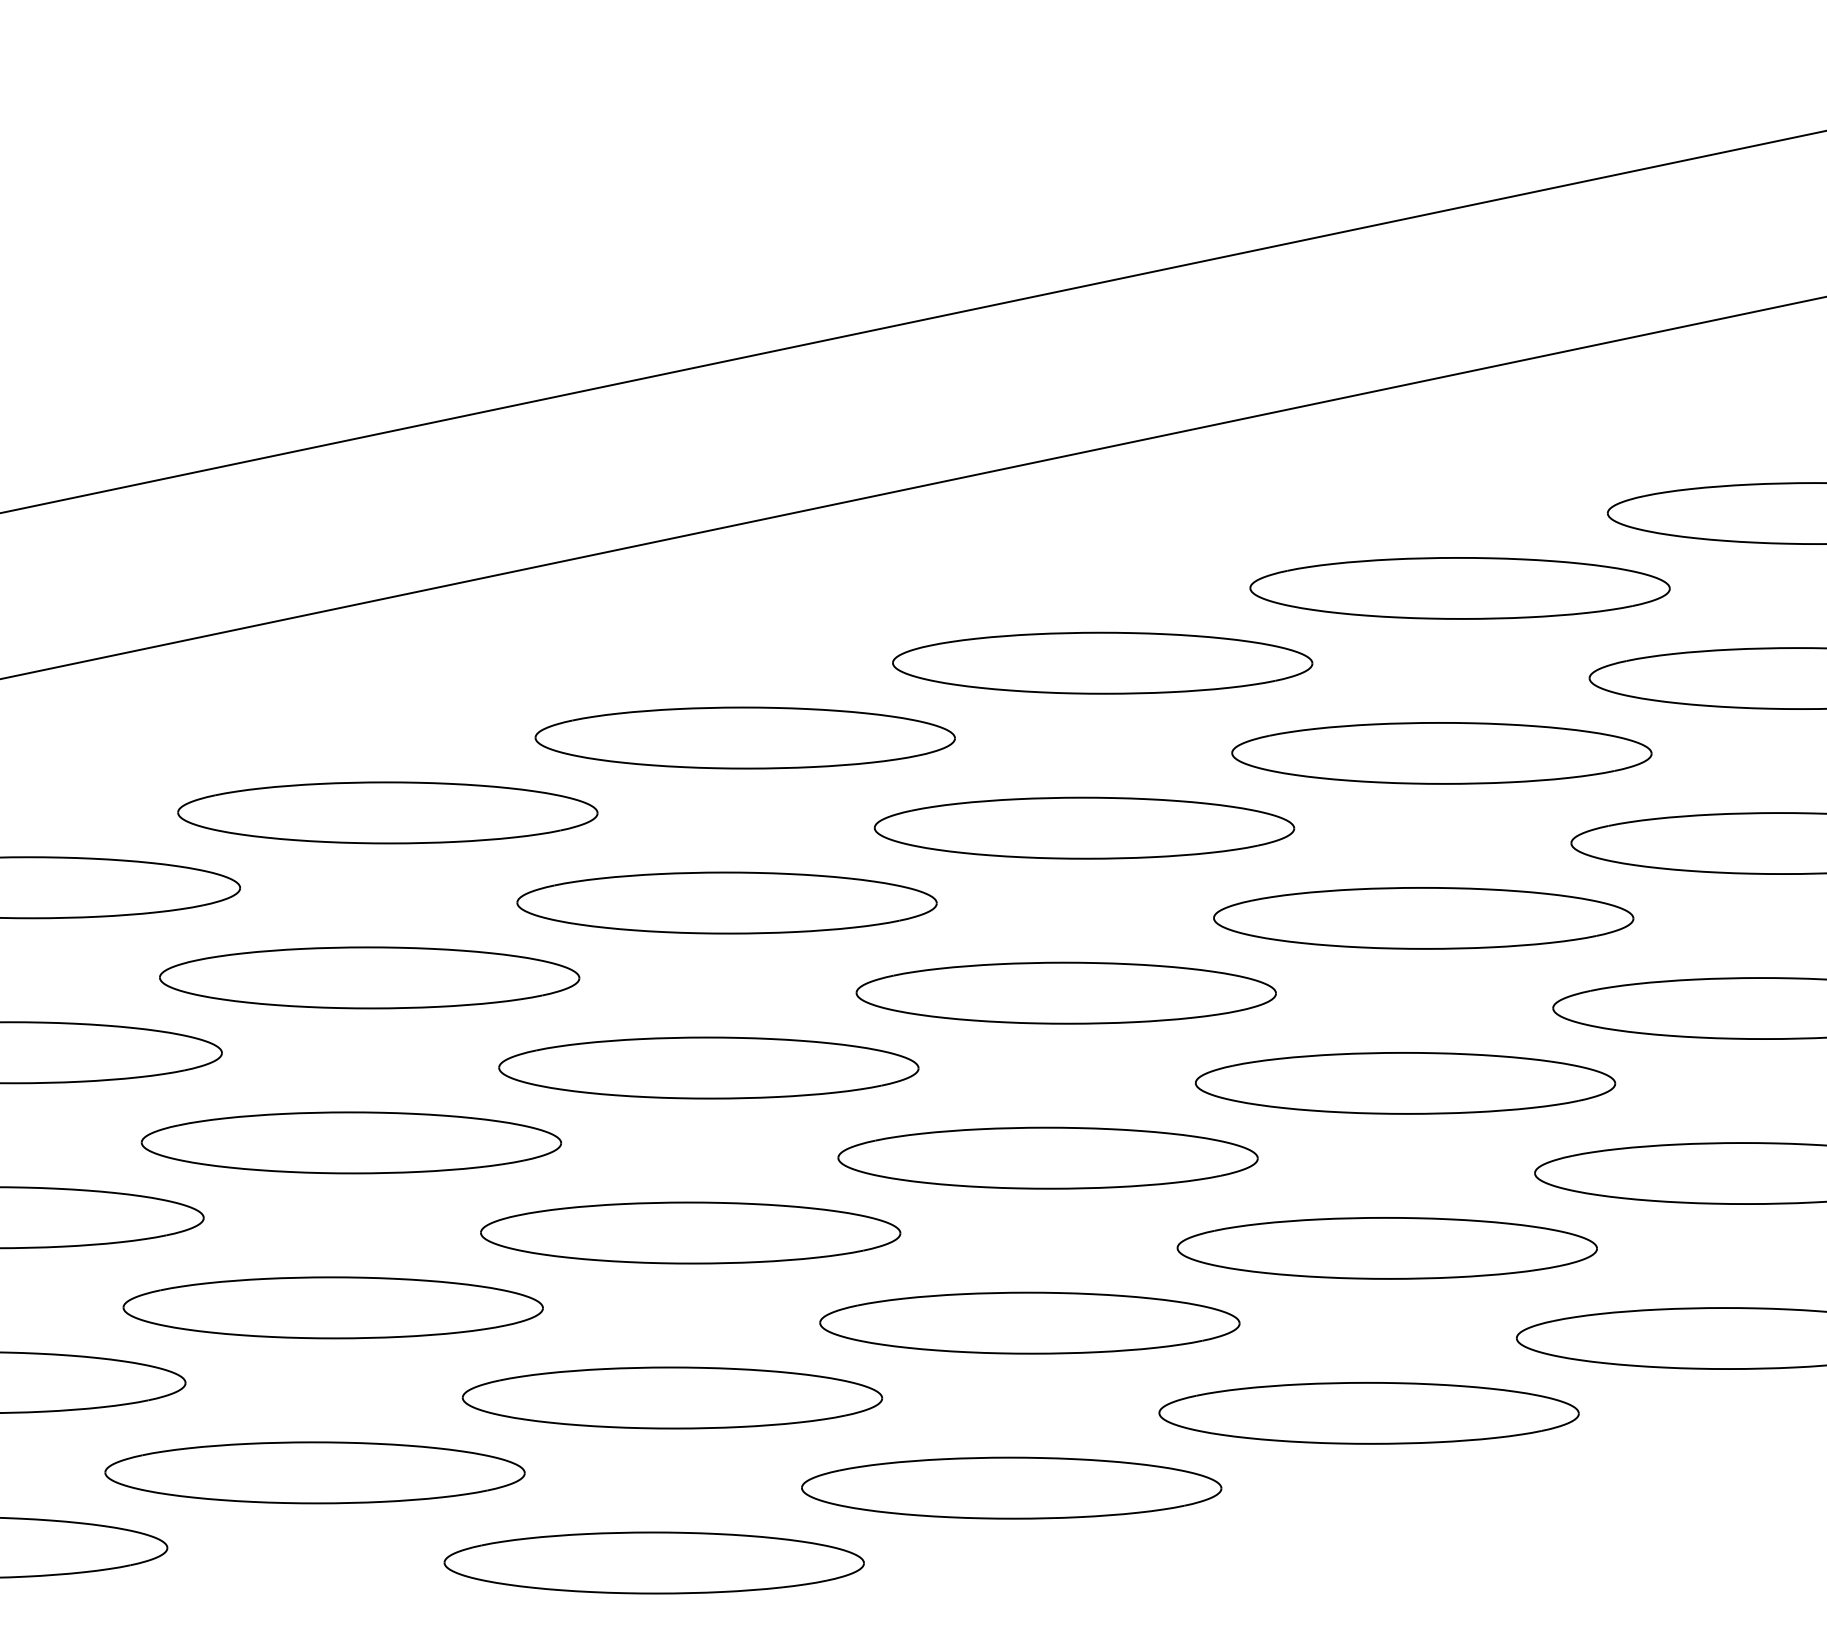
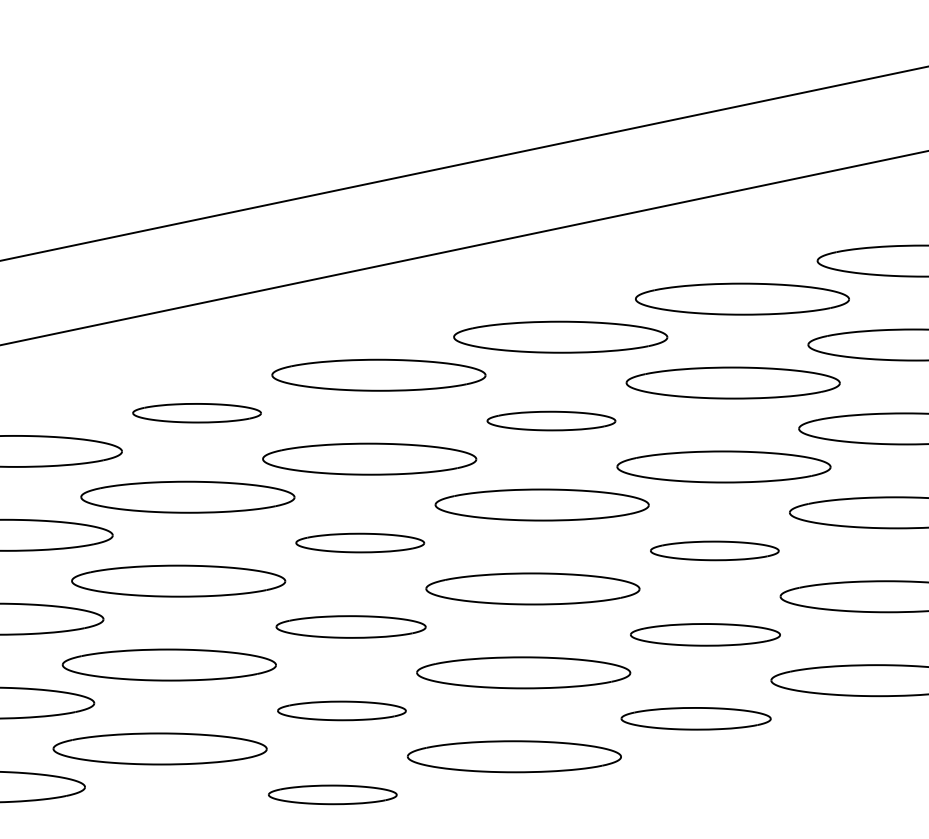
part: (386, 811) -> (196, 412), size x0.6
part: (1084, 826) -> (551, 420), size x0.6
part: (707, 1066) -> (359, 542), size x0.6
part: (1405, 1082) -> (714, 550), size x0.6
part: (689, 1232) -> (350, 626), size x0.7
part: (1387, 1247) -> (705, 634), size x0.7
part: (671, 1397) -> (341, 710), size x0.6
part: (1367, 1412) -> (695, 718), size x0.7
part: (653, 1562) -> (332, 794), size x0.6

